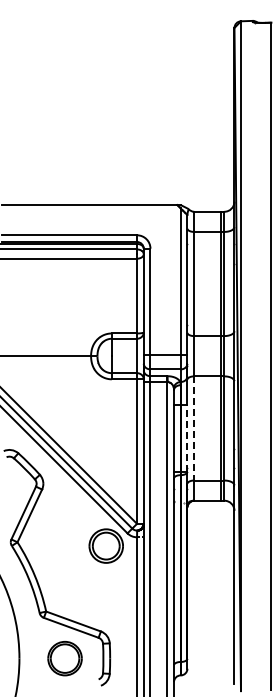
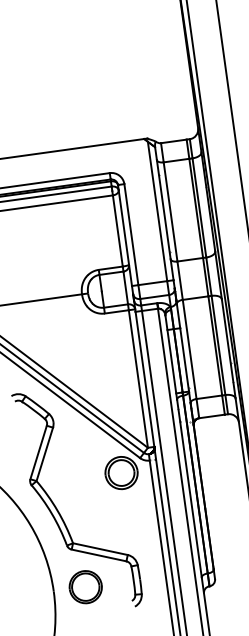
line: (194, 428) -> (190, 349), dashed -> solid
line: (187, 438) -> (184, 359), dashed -> solid
part: (64, 658) -> (85, 587), moved

